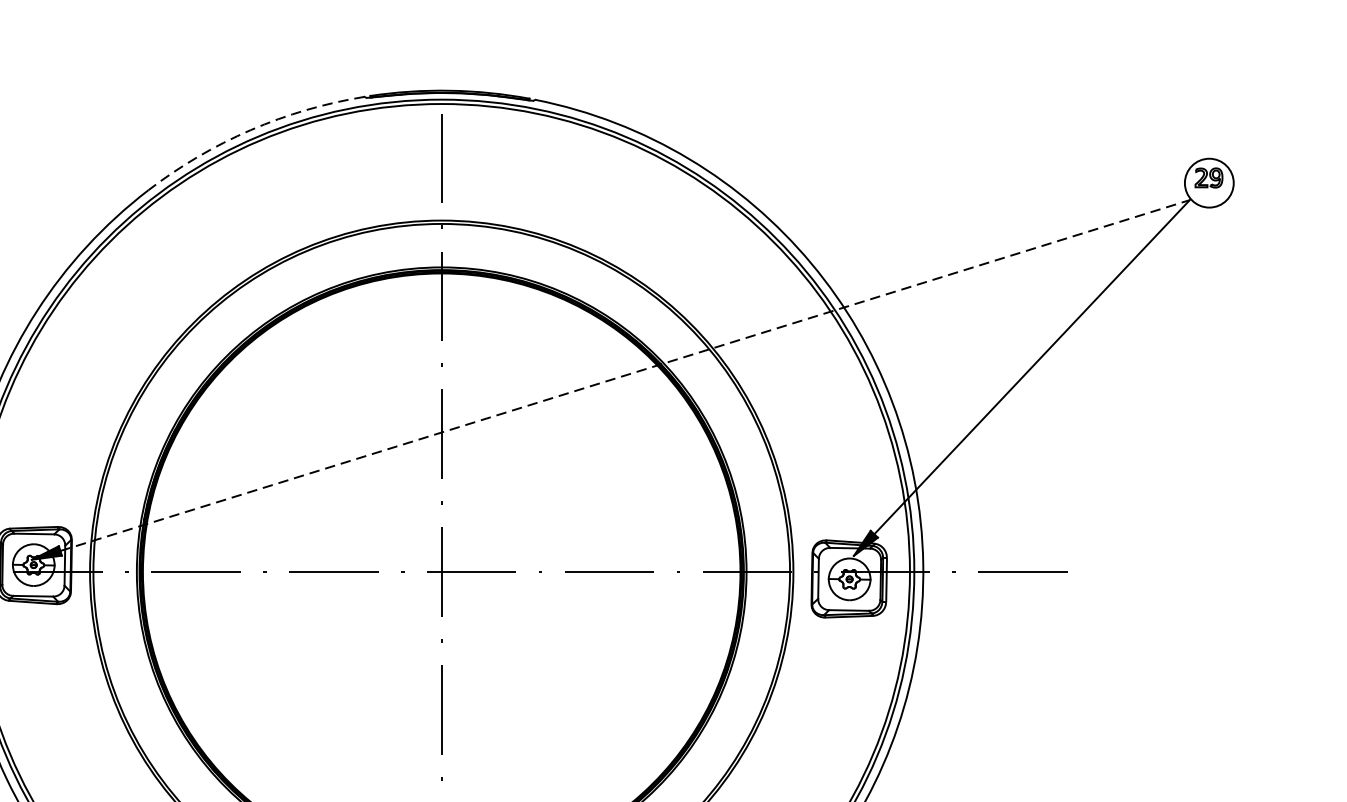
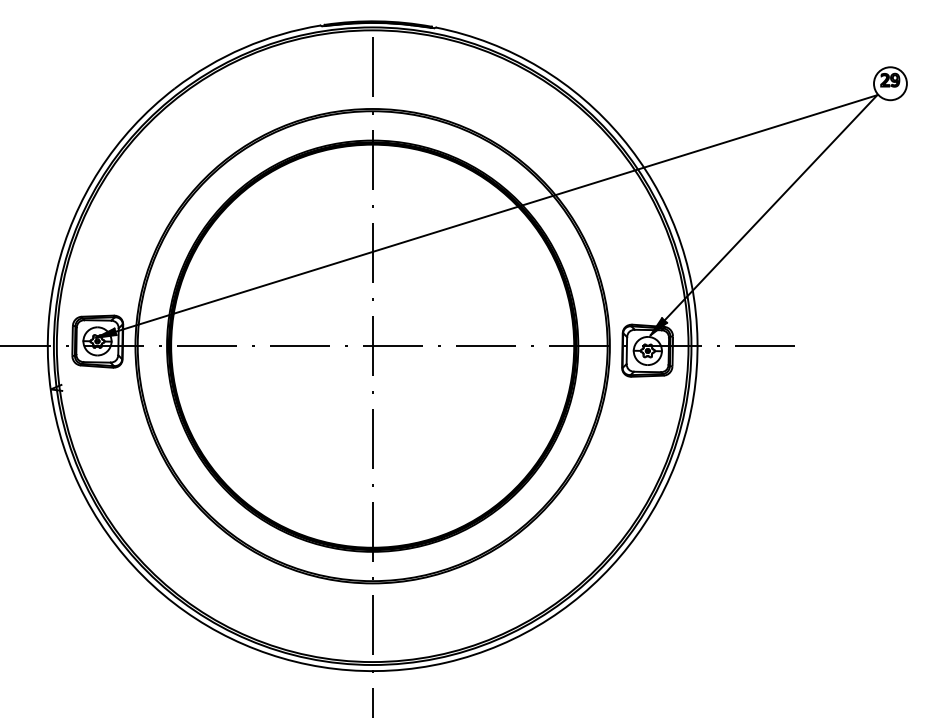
arc: (250, 130) -> (243, 48), dashed -> solid
line: (625, 375) -> (496, 213), dashed -> solid

